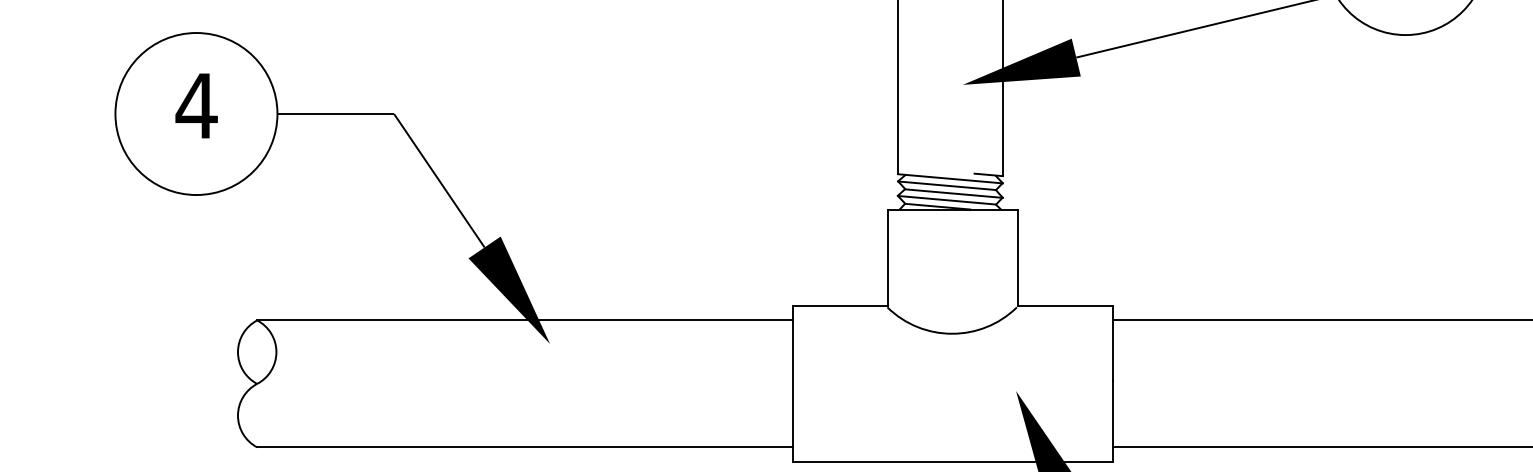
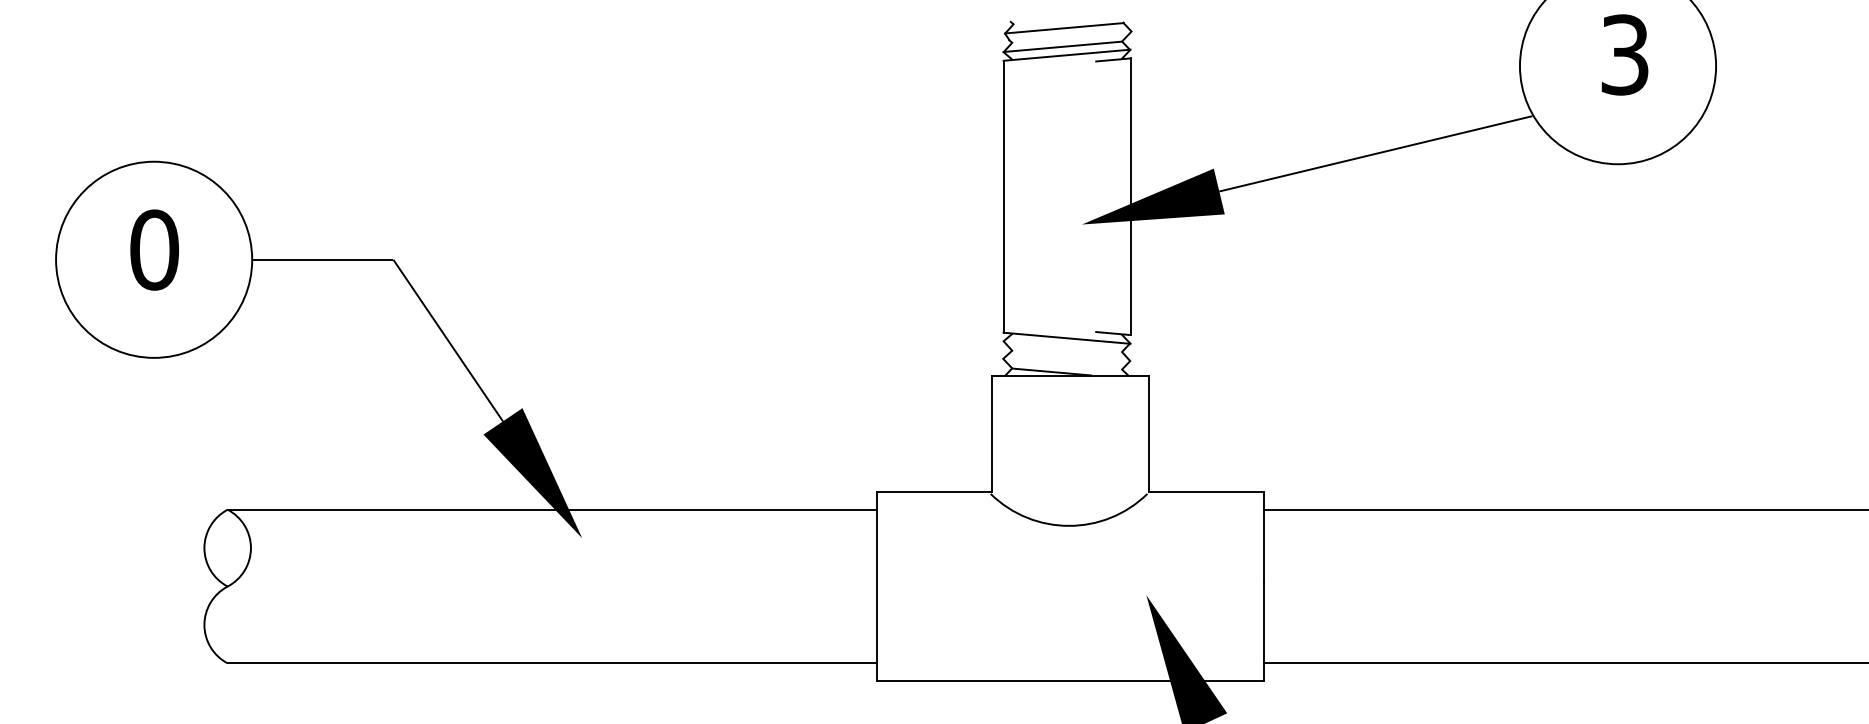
text: (196, 105) -> (154, 249), 4 -> 0
line: (946, 185) -> (1062, 346), removed
line: (953, 193) -> (1070, 355), removed
line: (946, 200) -> (1062, 364), removed

